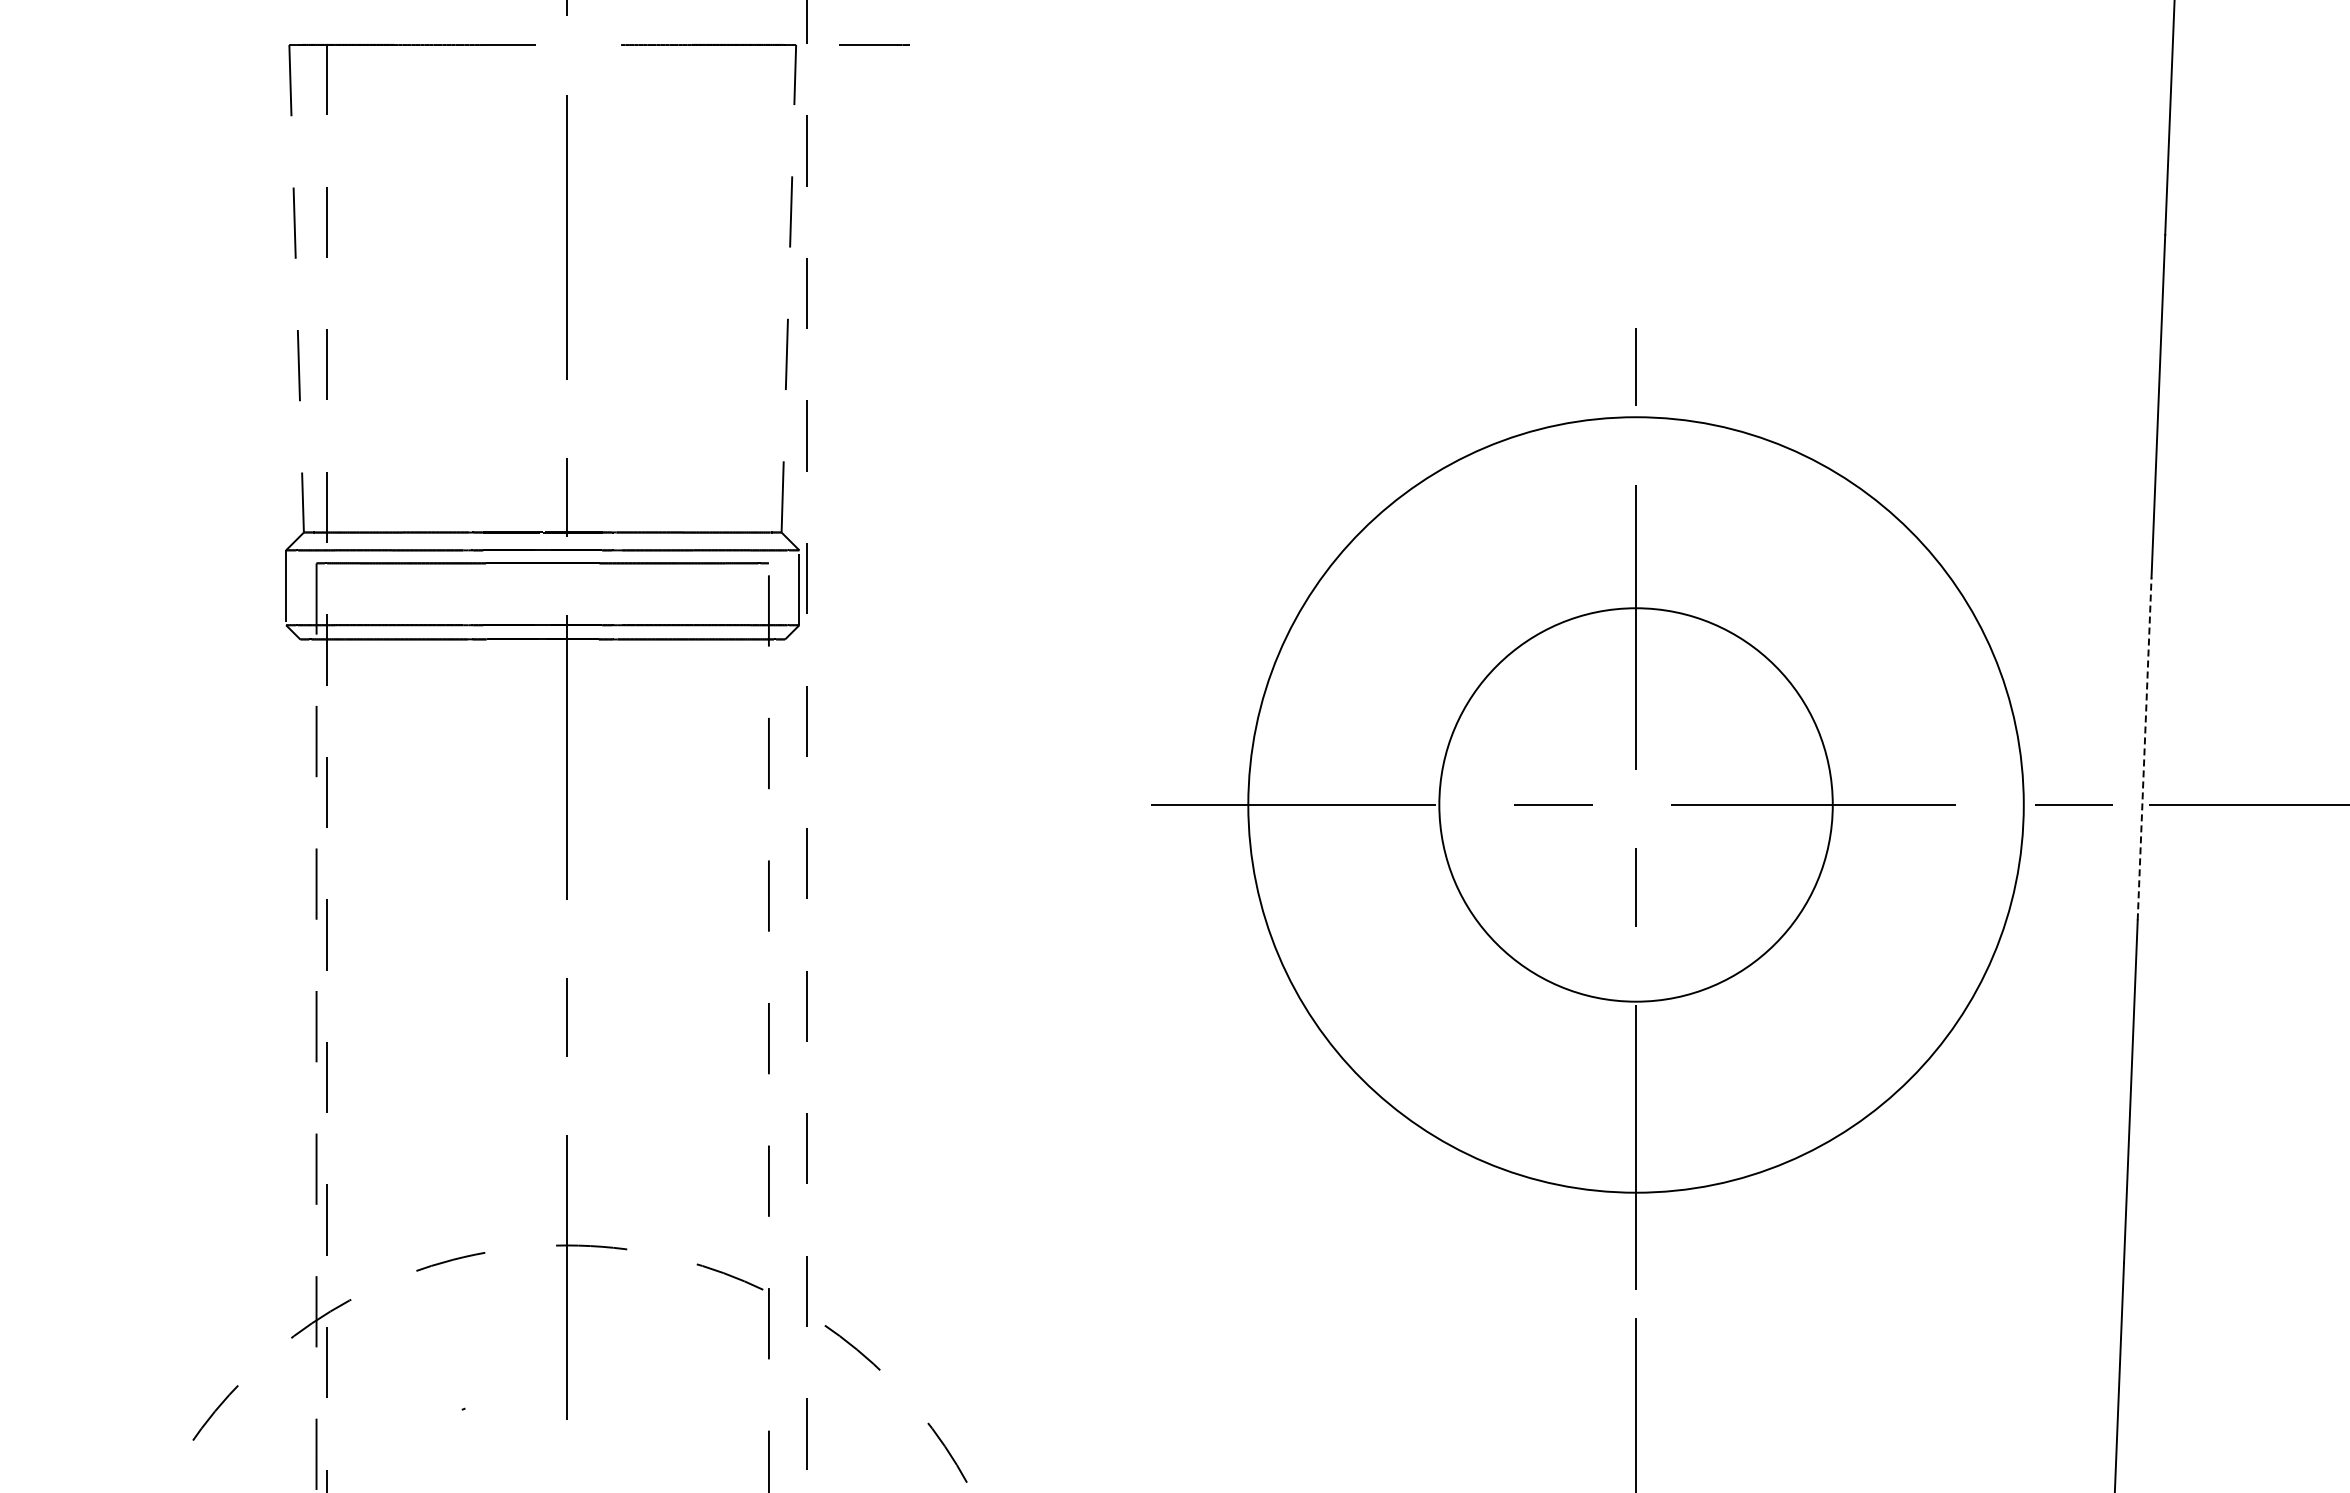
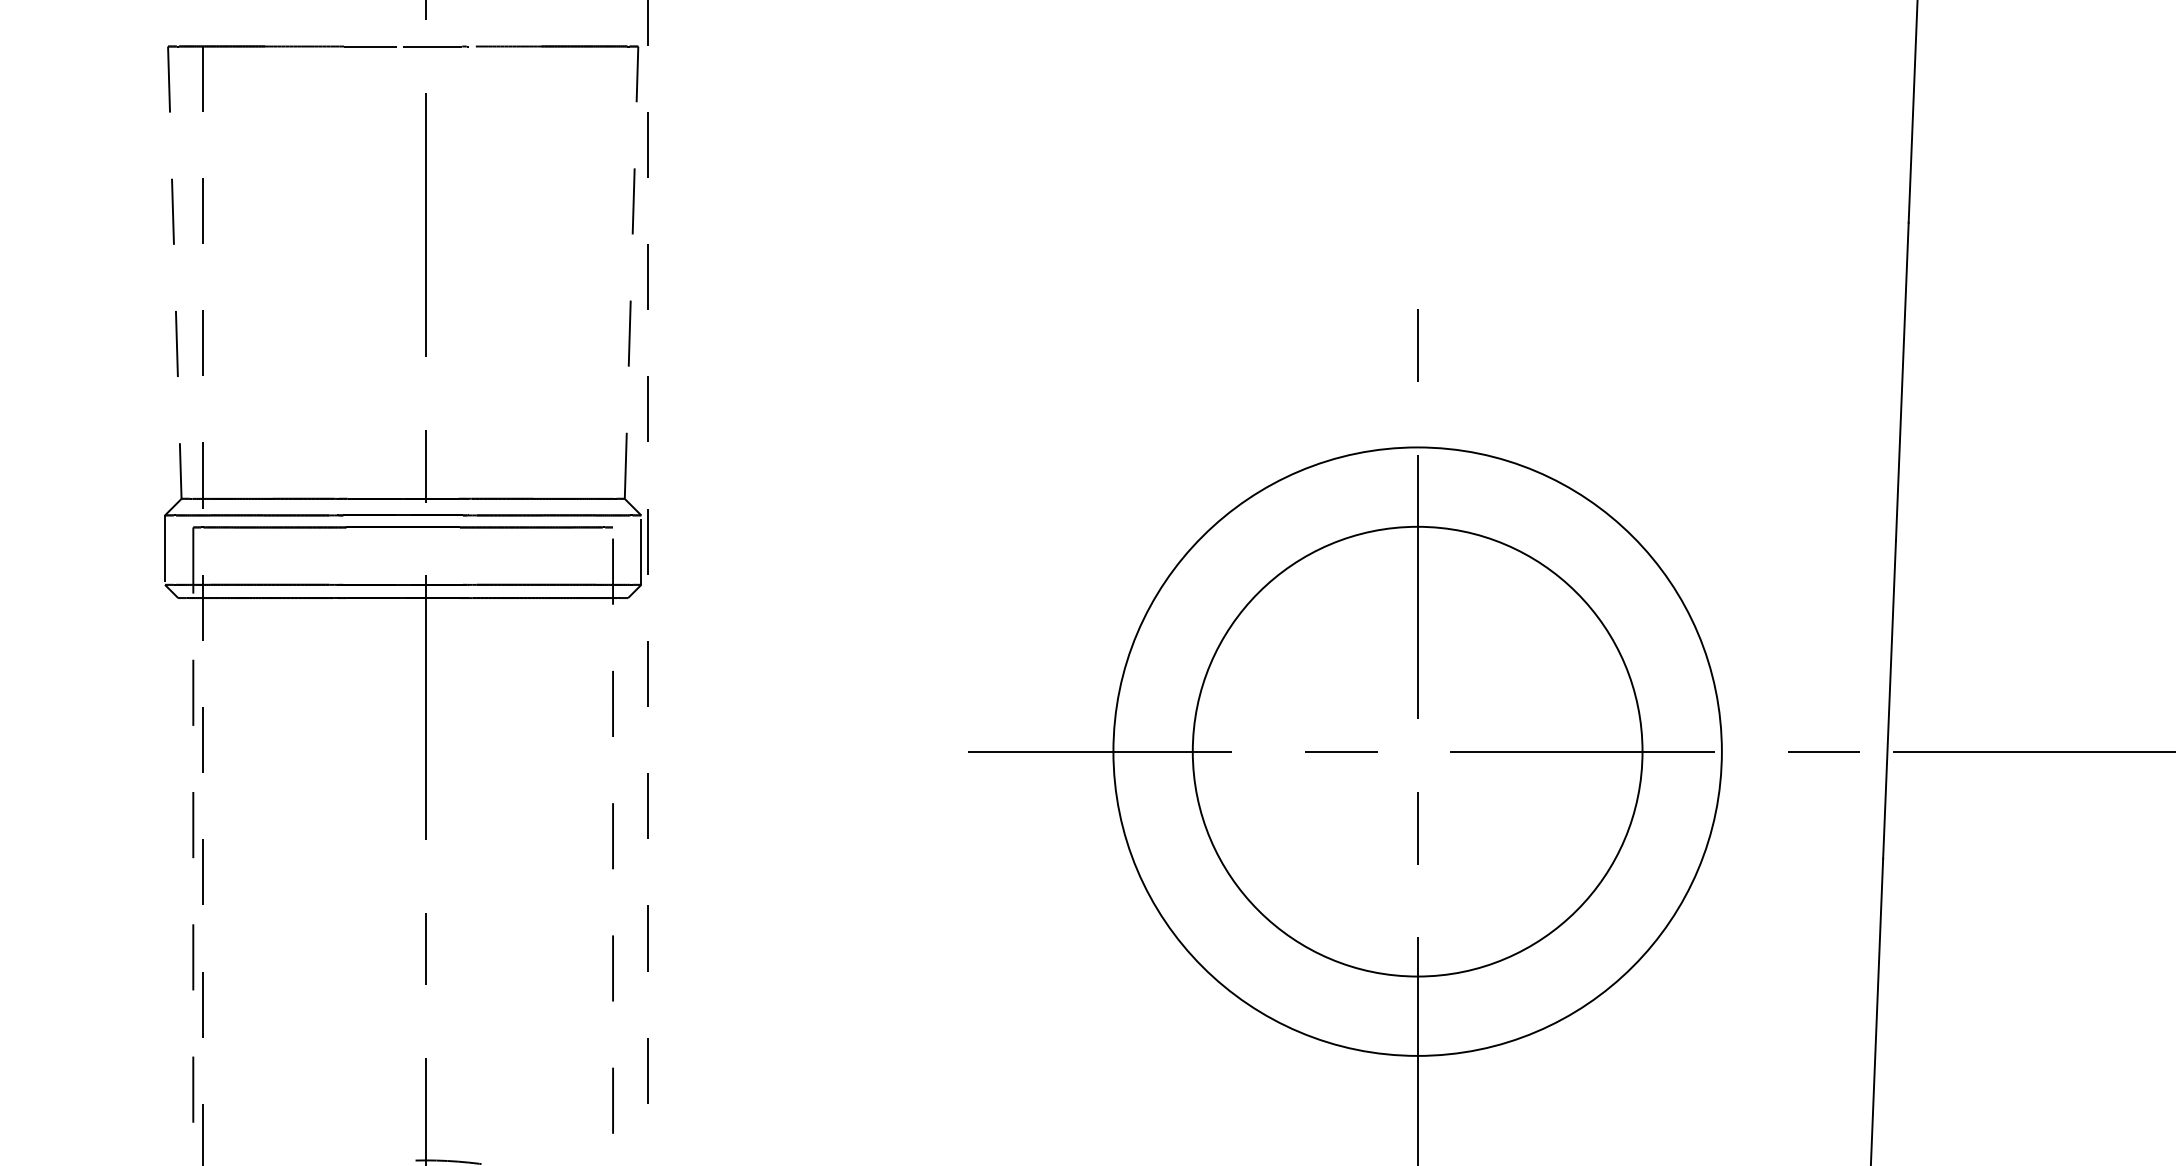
line: (874, 44) -> (436, 46), moved
line: (2144, 748) -> (1889, 699), dashed -> solid
circle: (1635, 804) -> (1417, 751), size x0.62
circle: (1635, 804) -> (1417, 751), size x1.67

